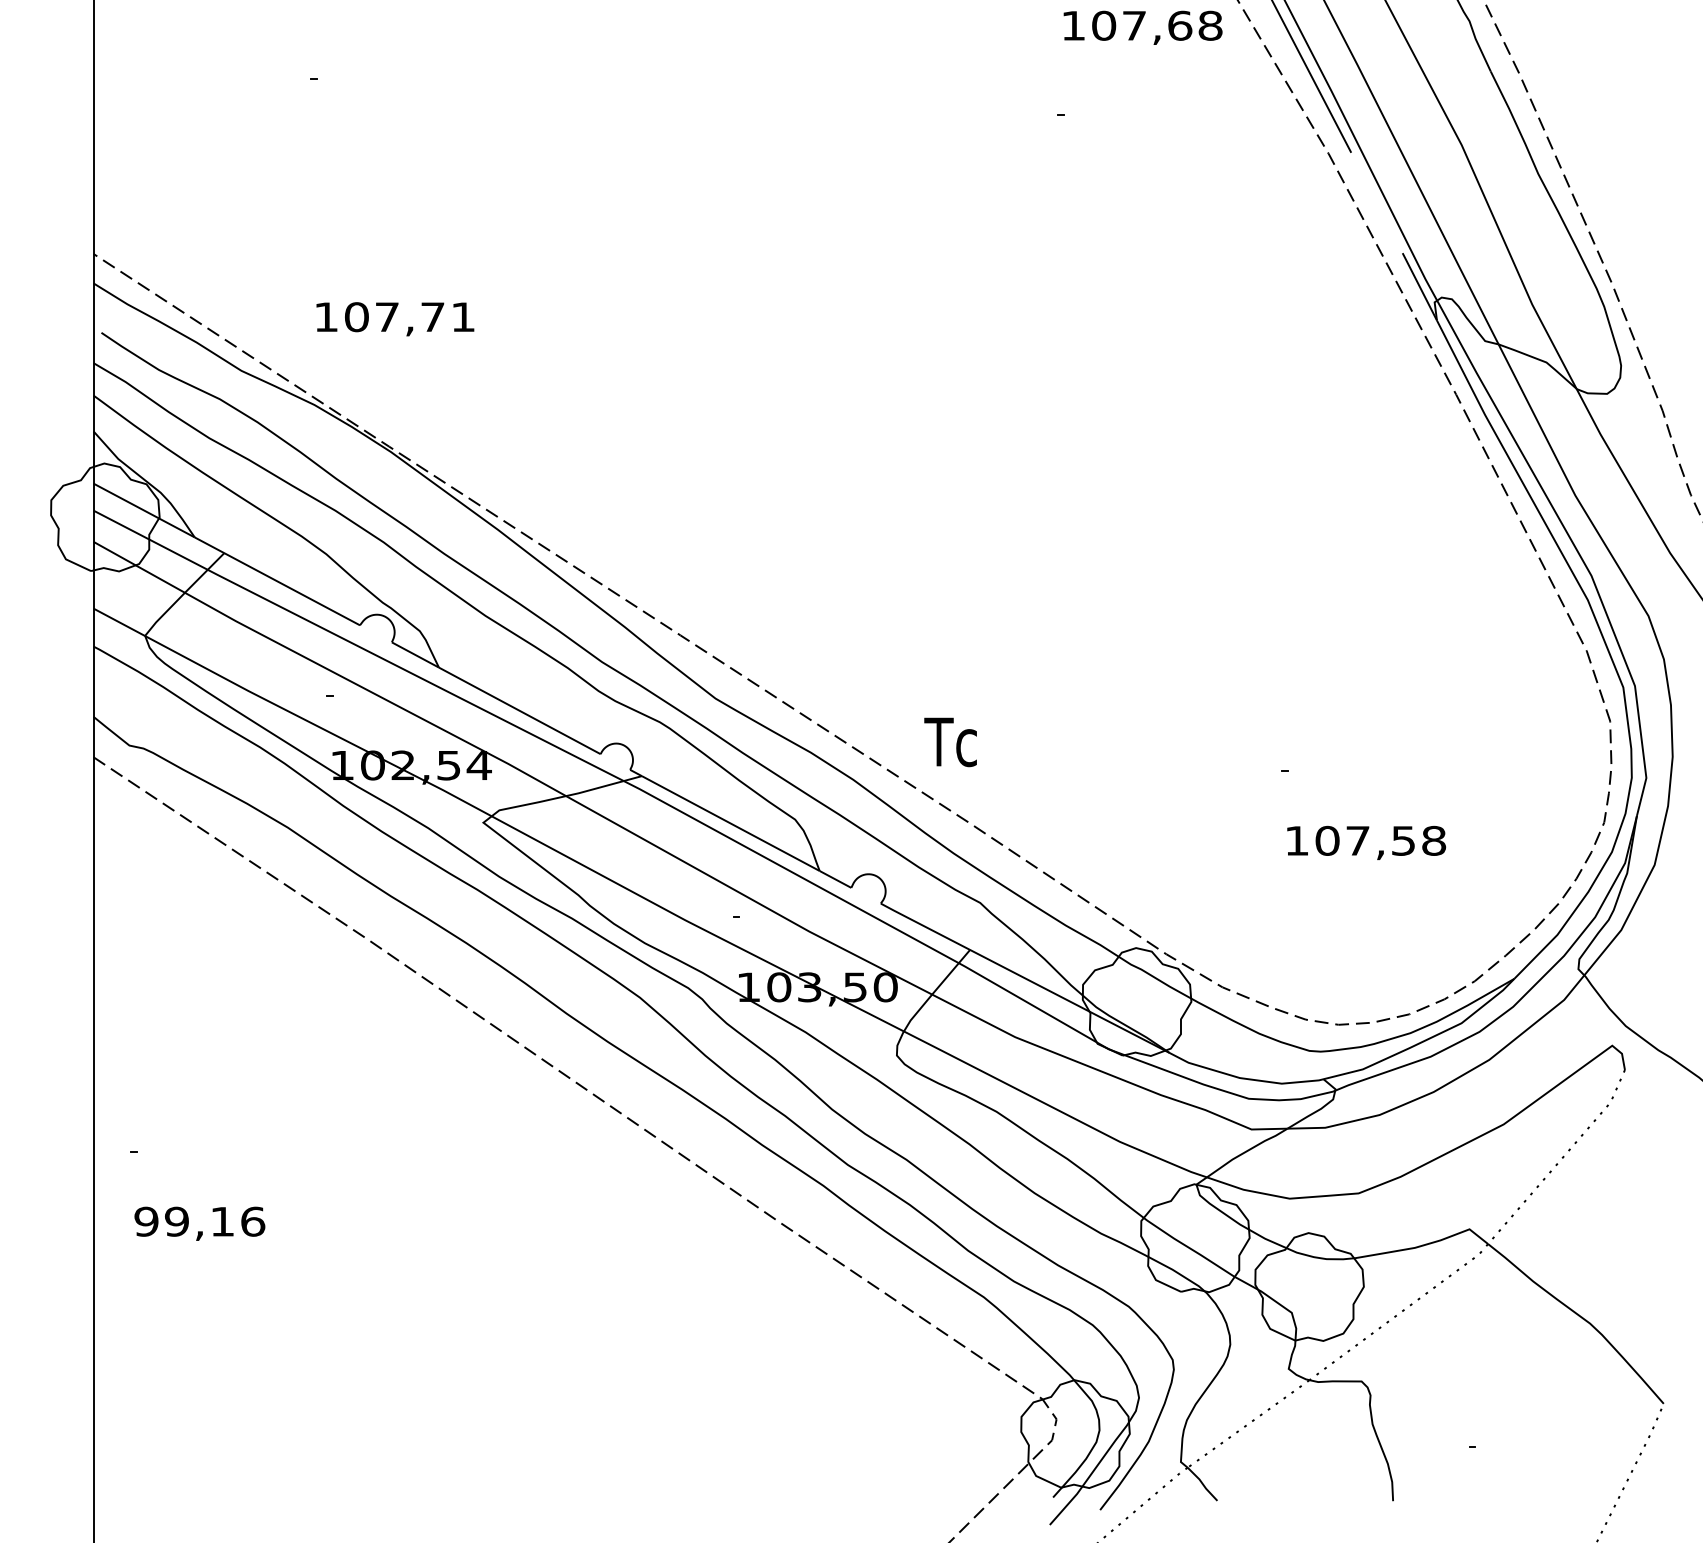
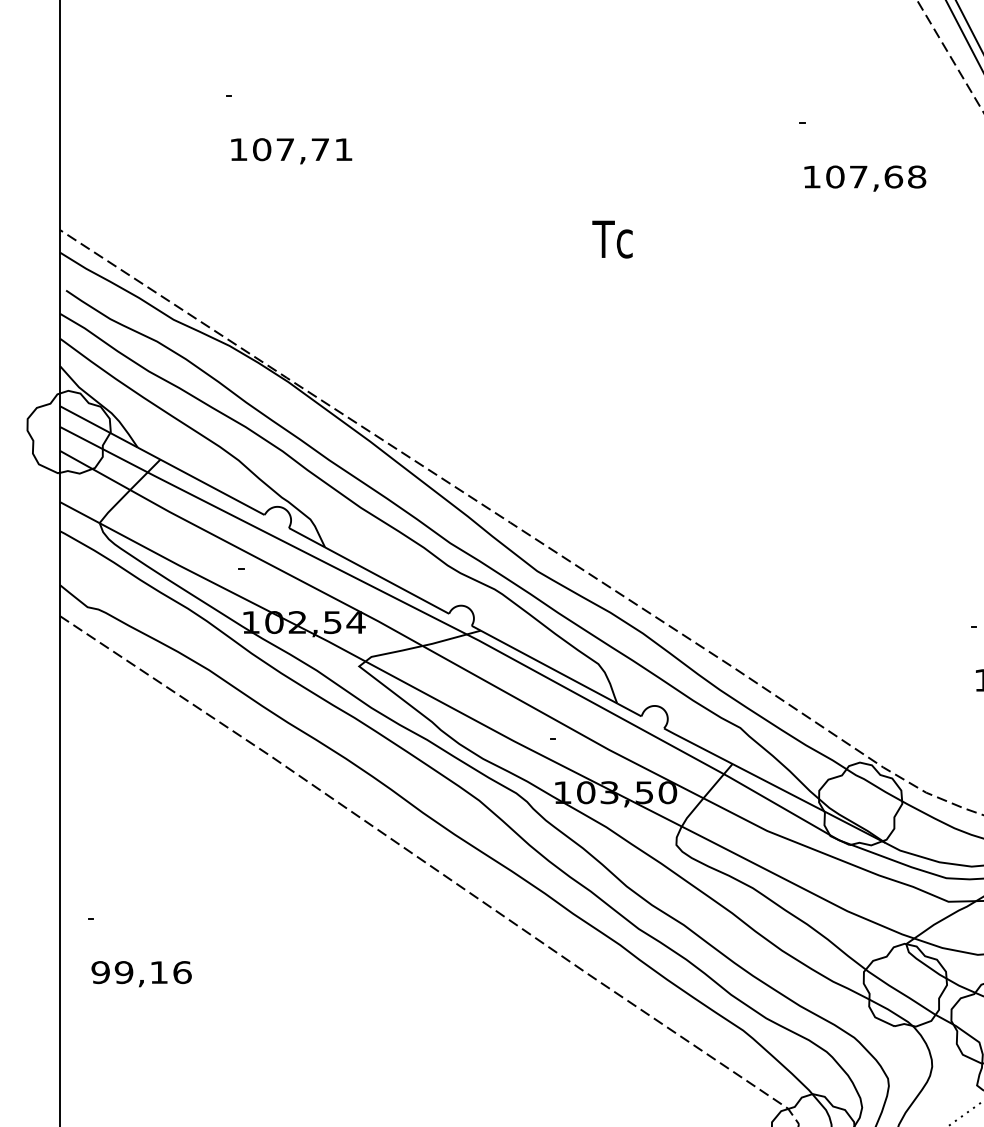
text: (1142, 27) -> (864, 178), moved
text: (395, 319) -> (291, 151), moved
text: (950, 742) -> (612, 239), moved

